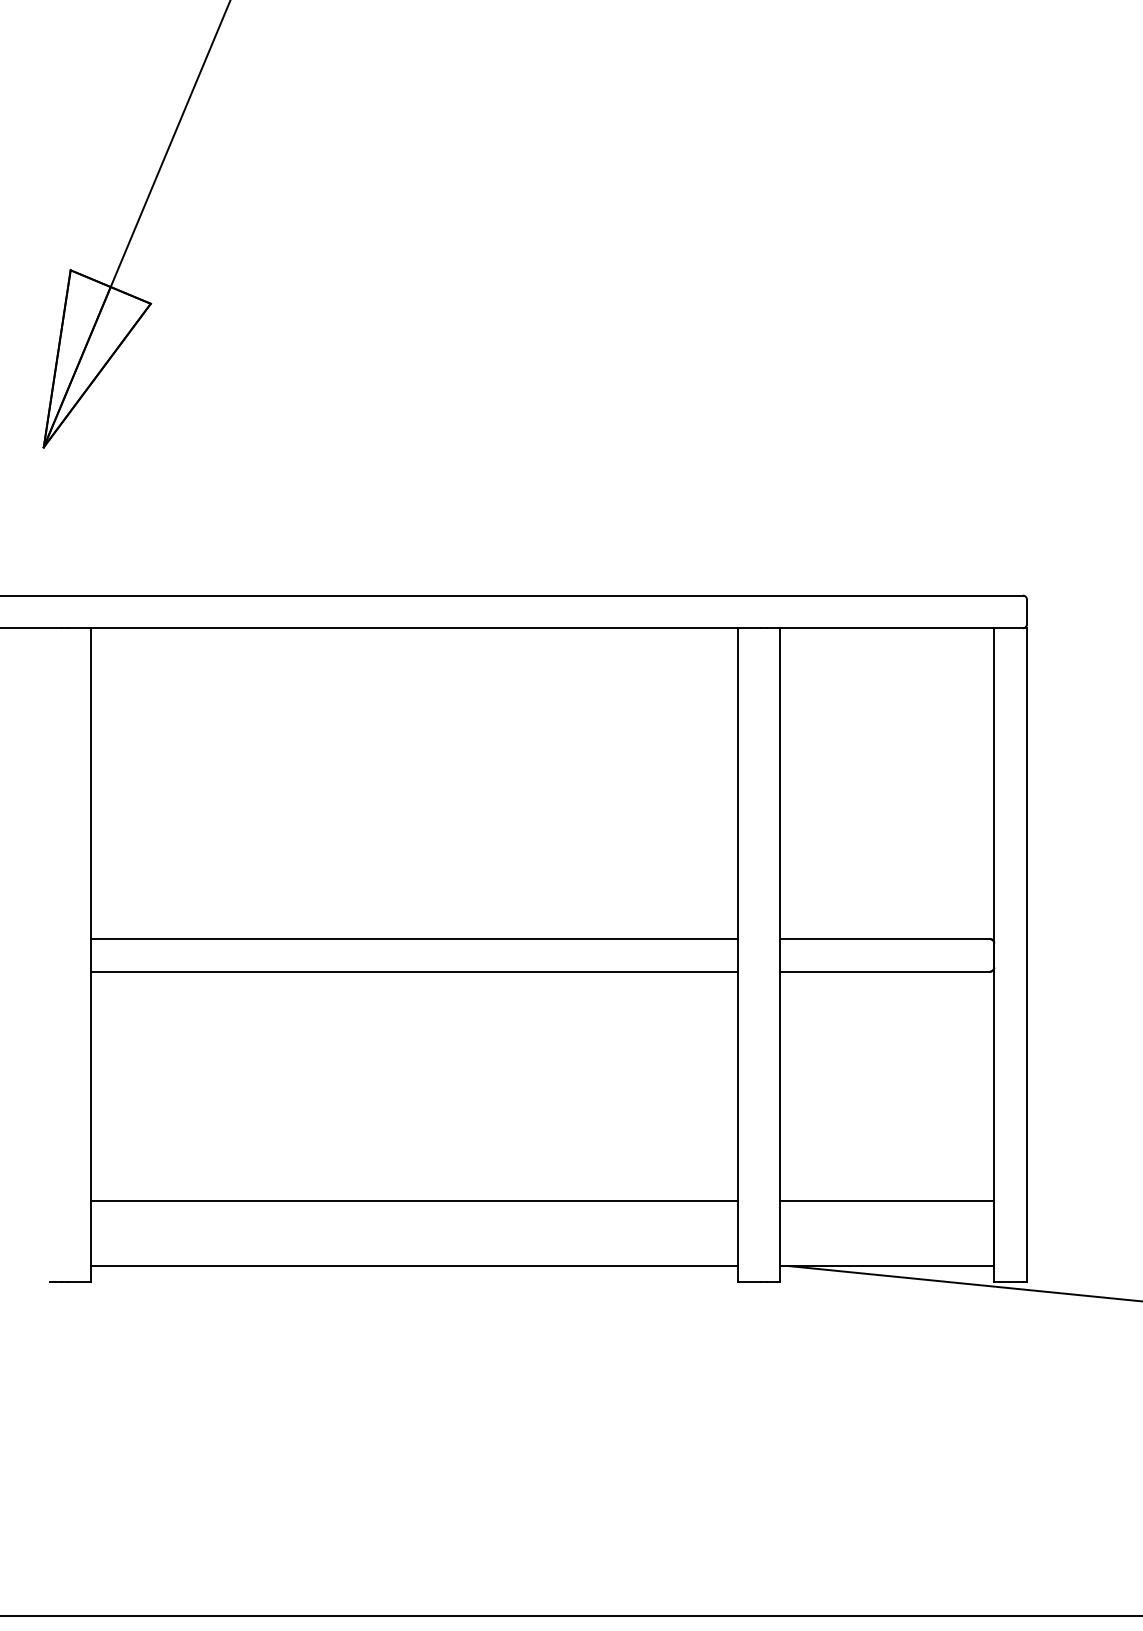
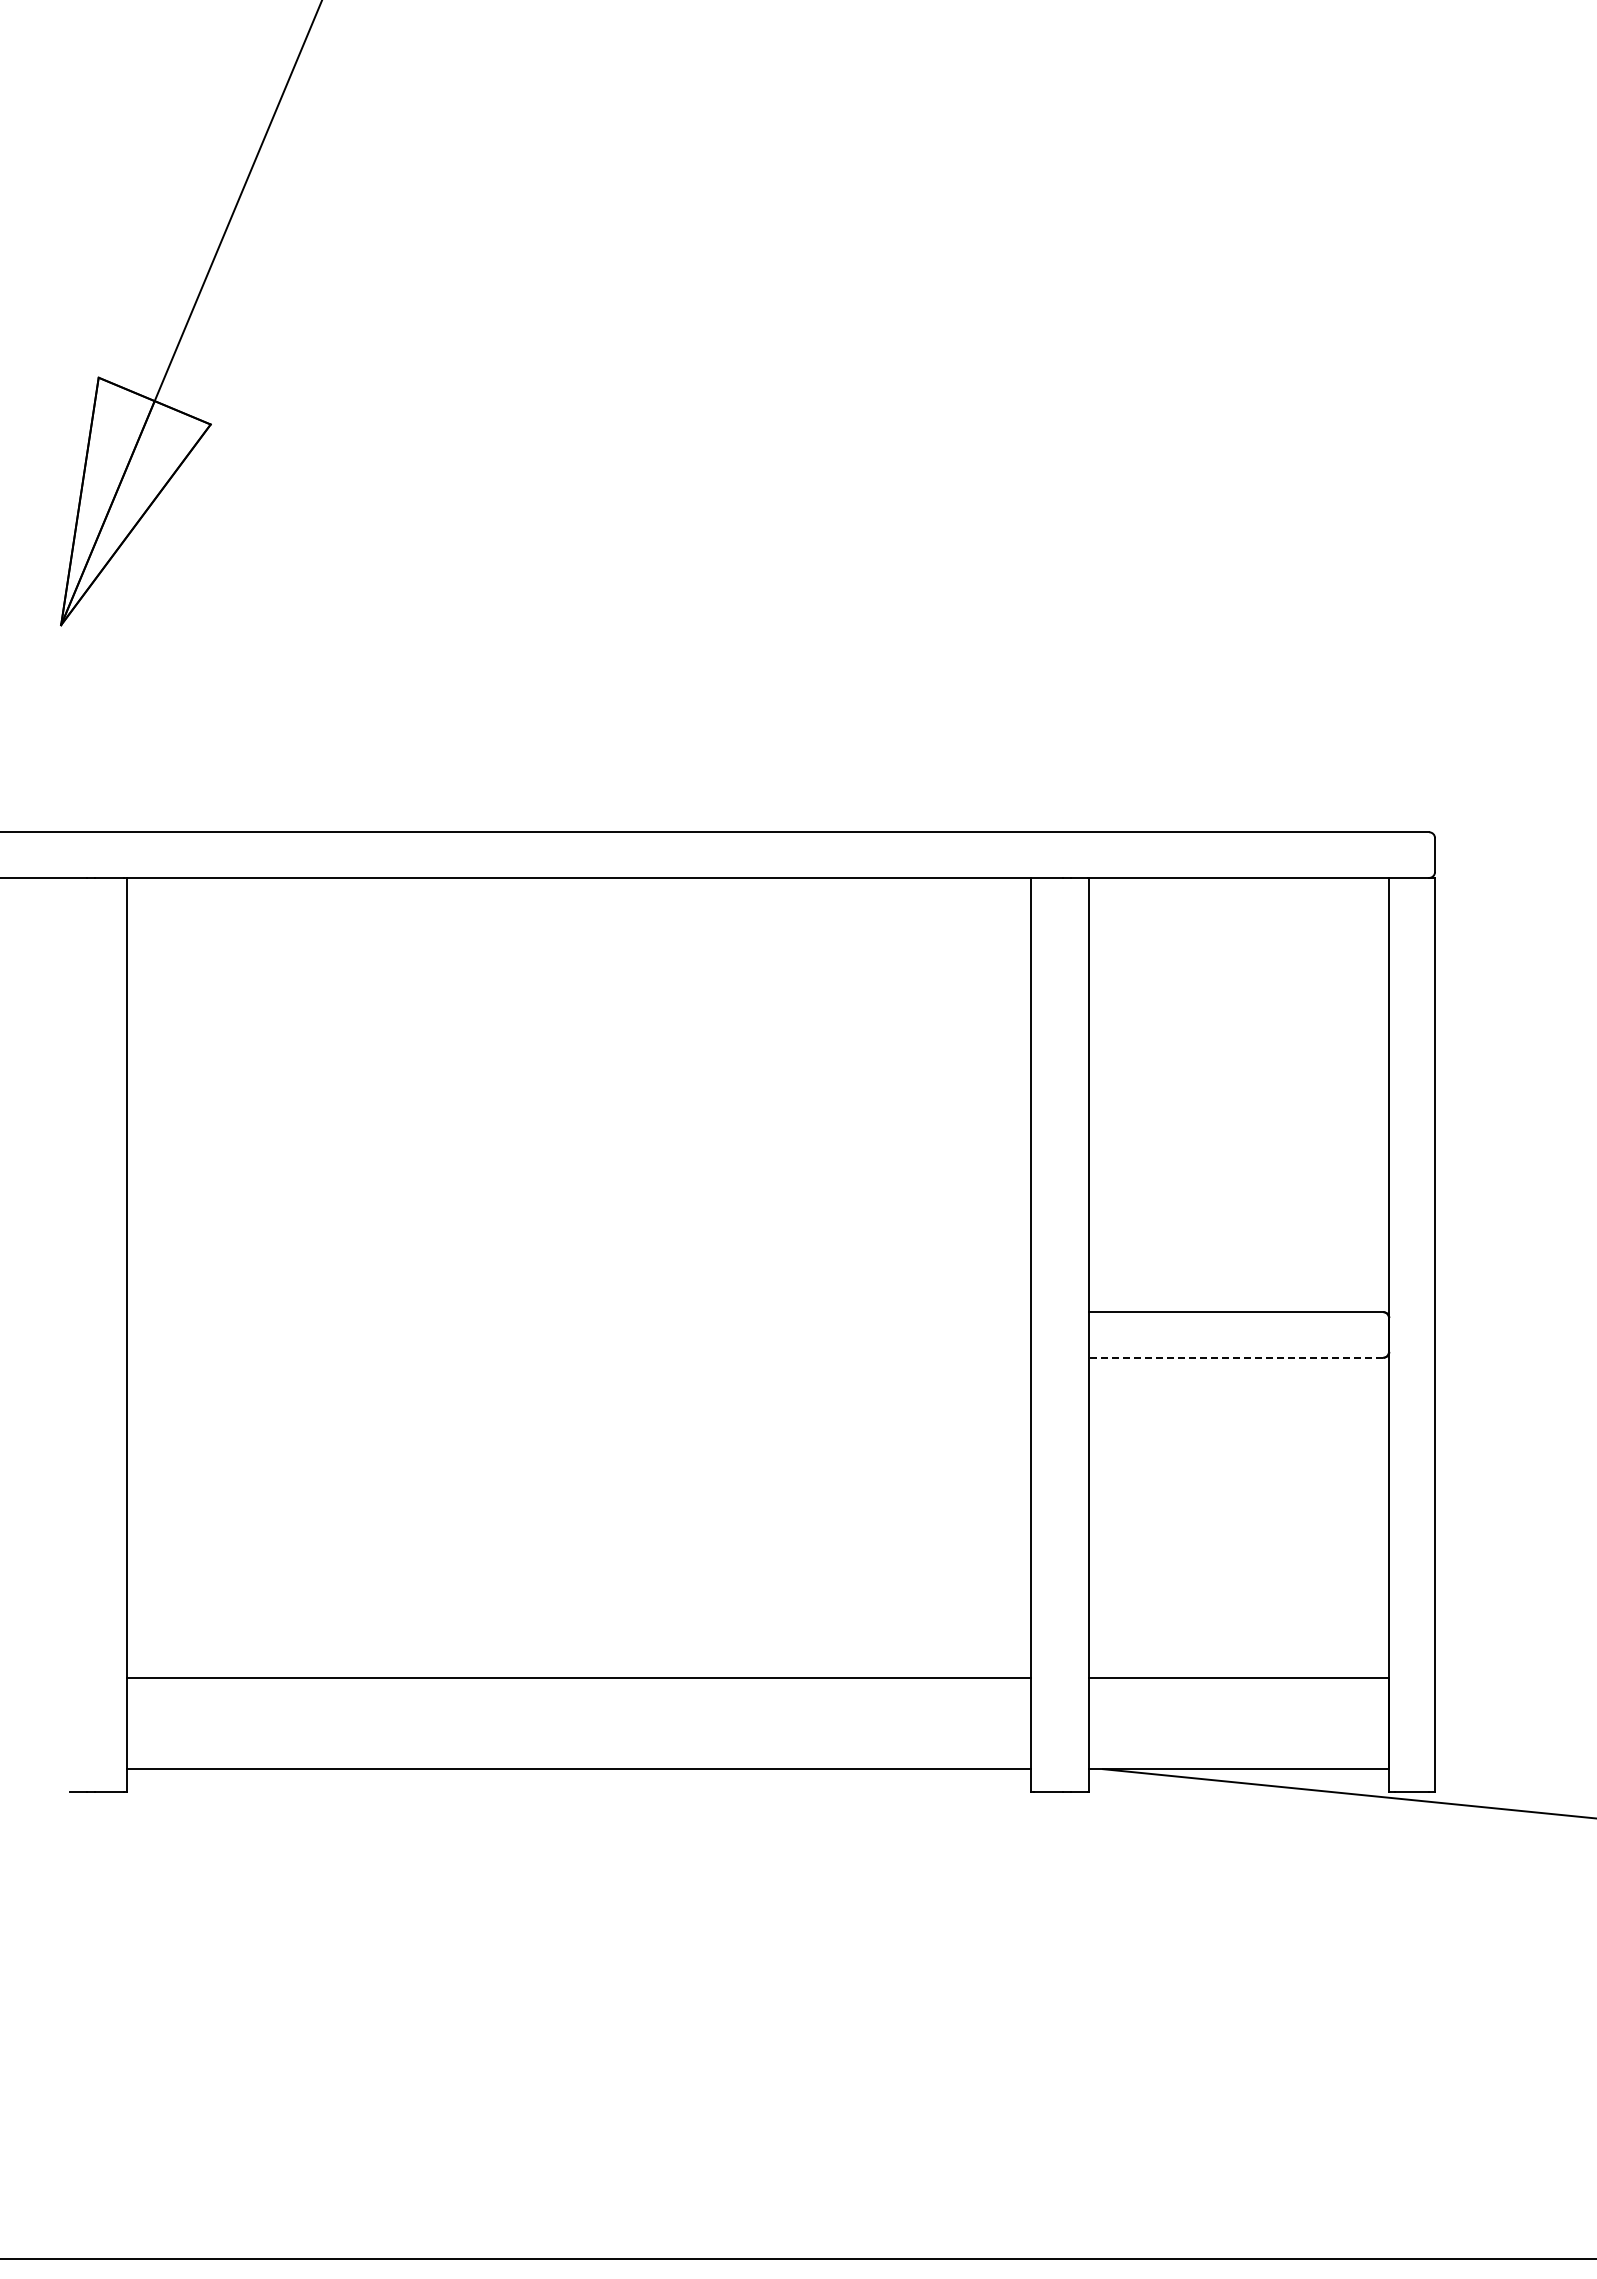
line: (414, 939) -> (579, 1312), removed
line: (414, 971) -> (579, 1357), removed
line: (884, 971) -> (1236, 1357), solid -> dashed

